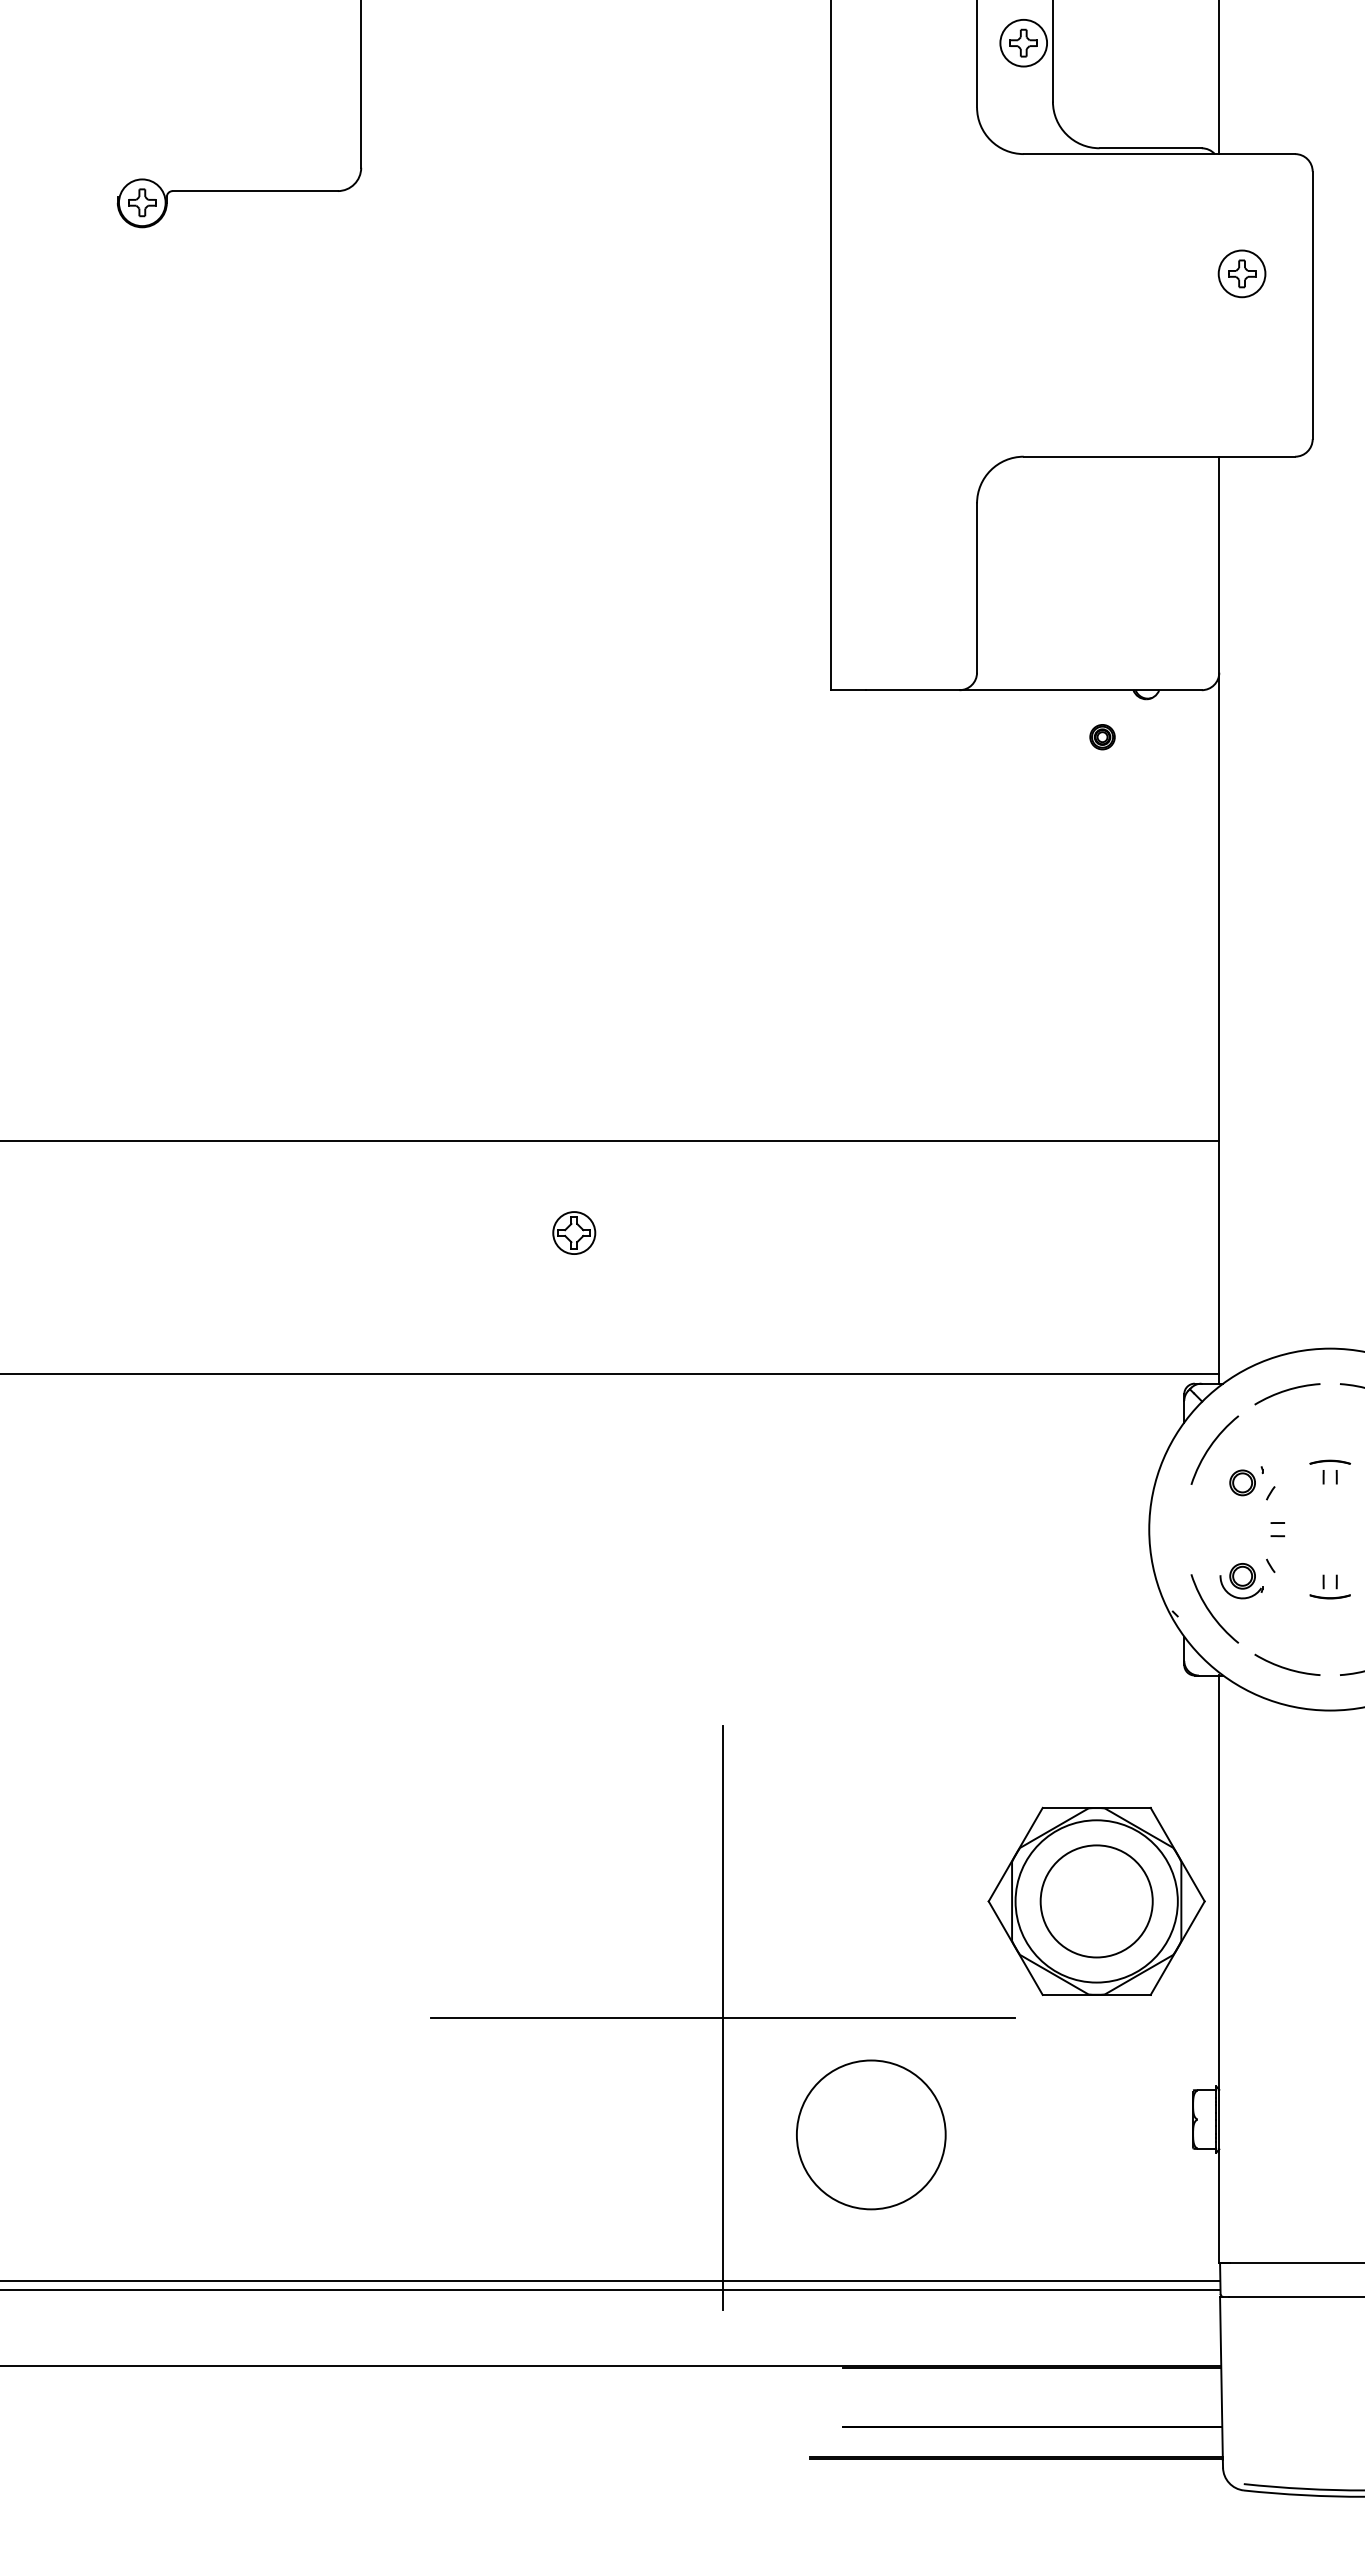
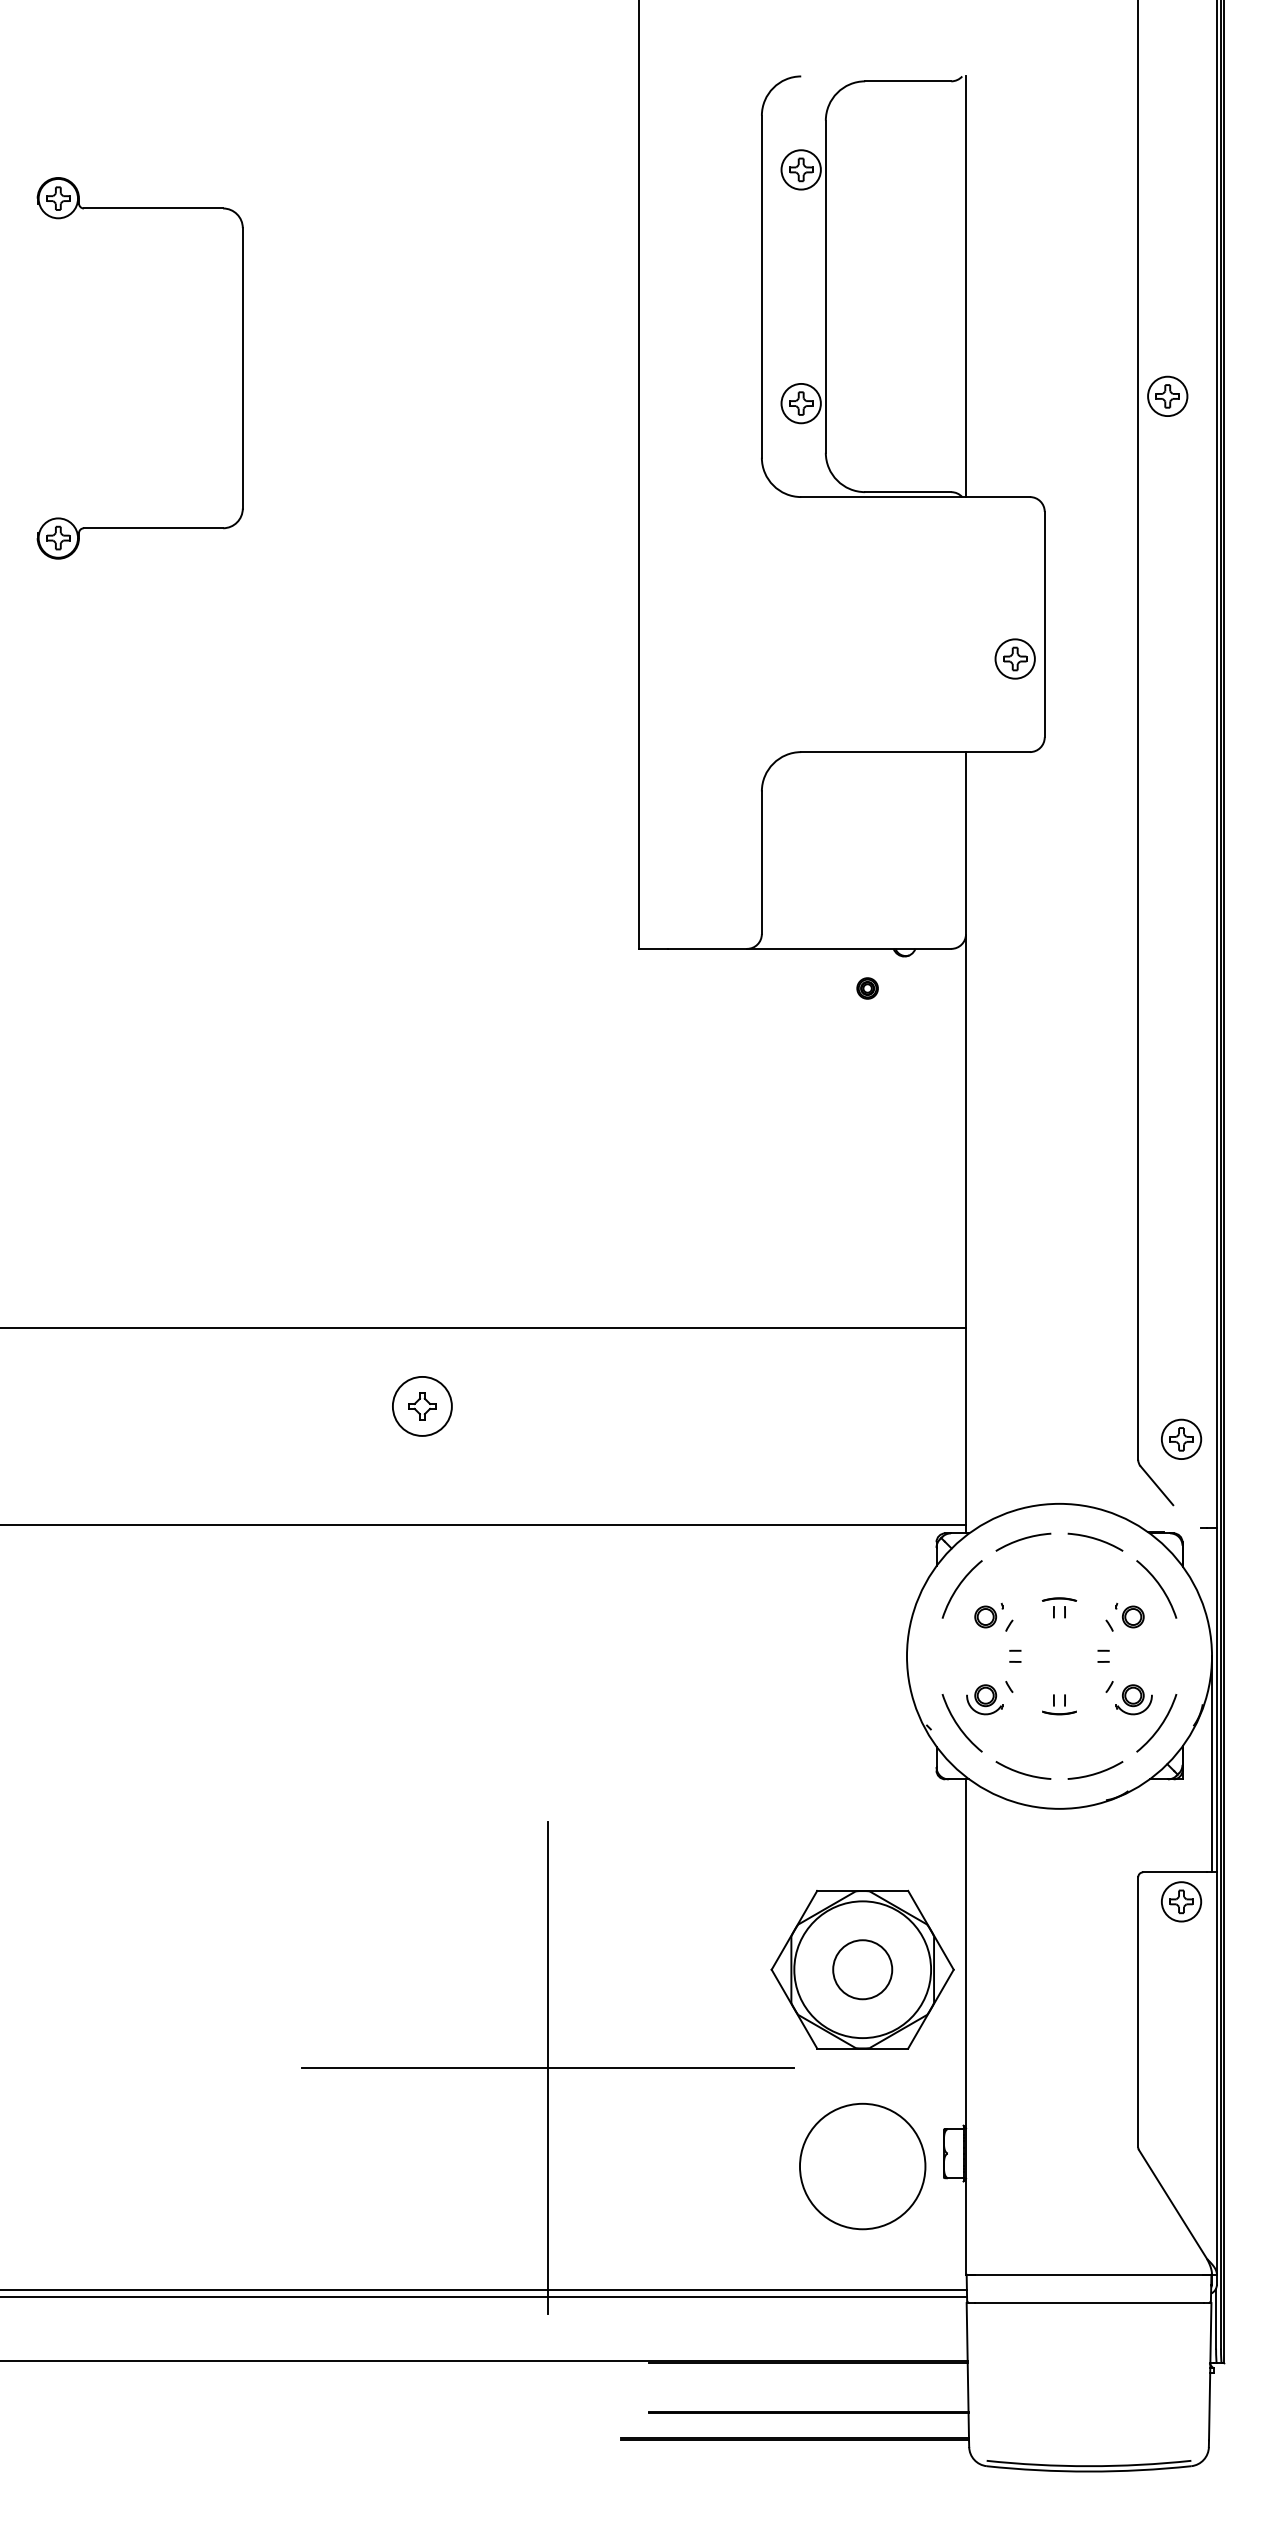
part: (1241, 273) -> (1014, 658), moved
circle: (573, 1231) -> (421, 1405), size x1.67
circle: (1096, 1901) -> (862, 1969), size x0.62
circle: (871, 2134) -> (862, 2166), moved

